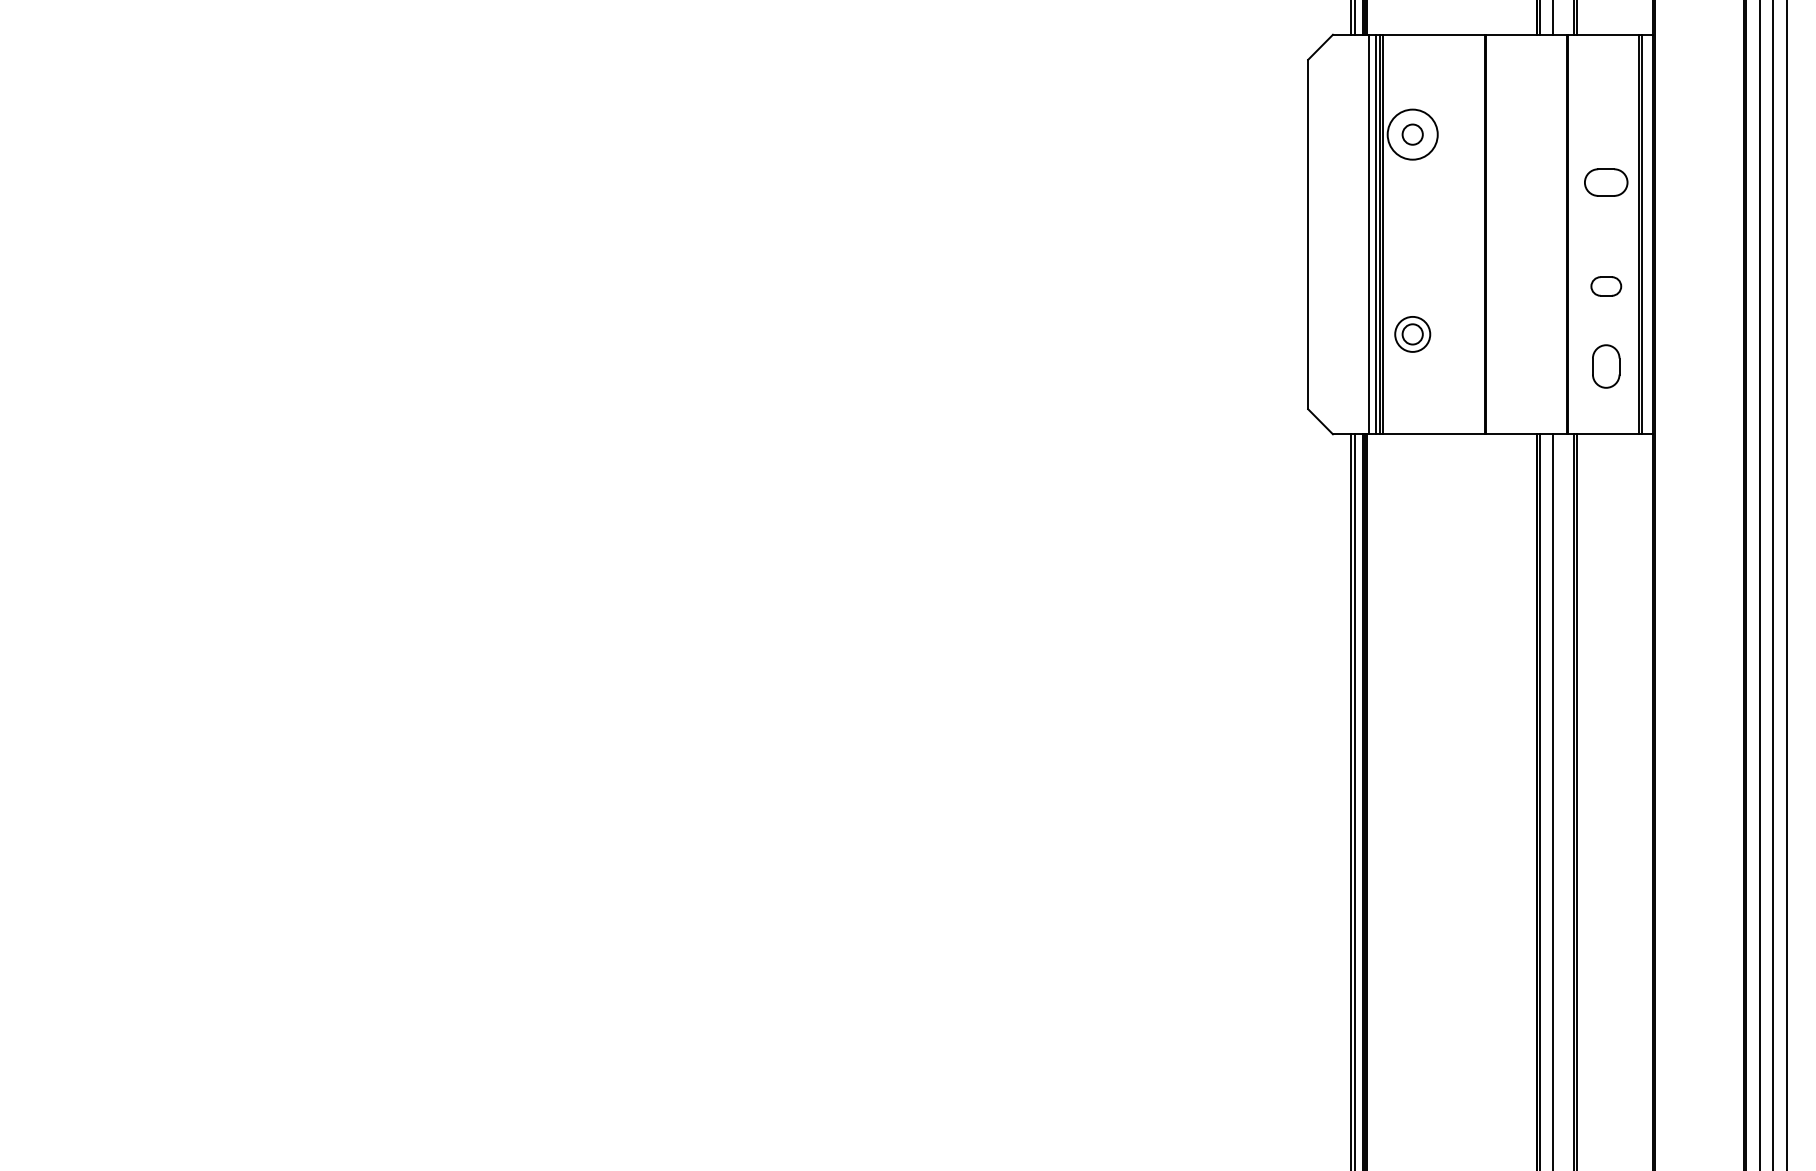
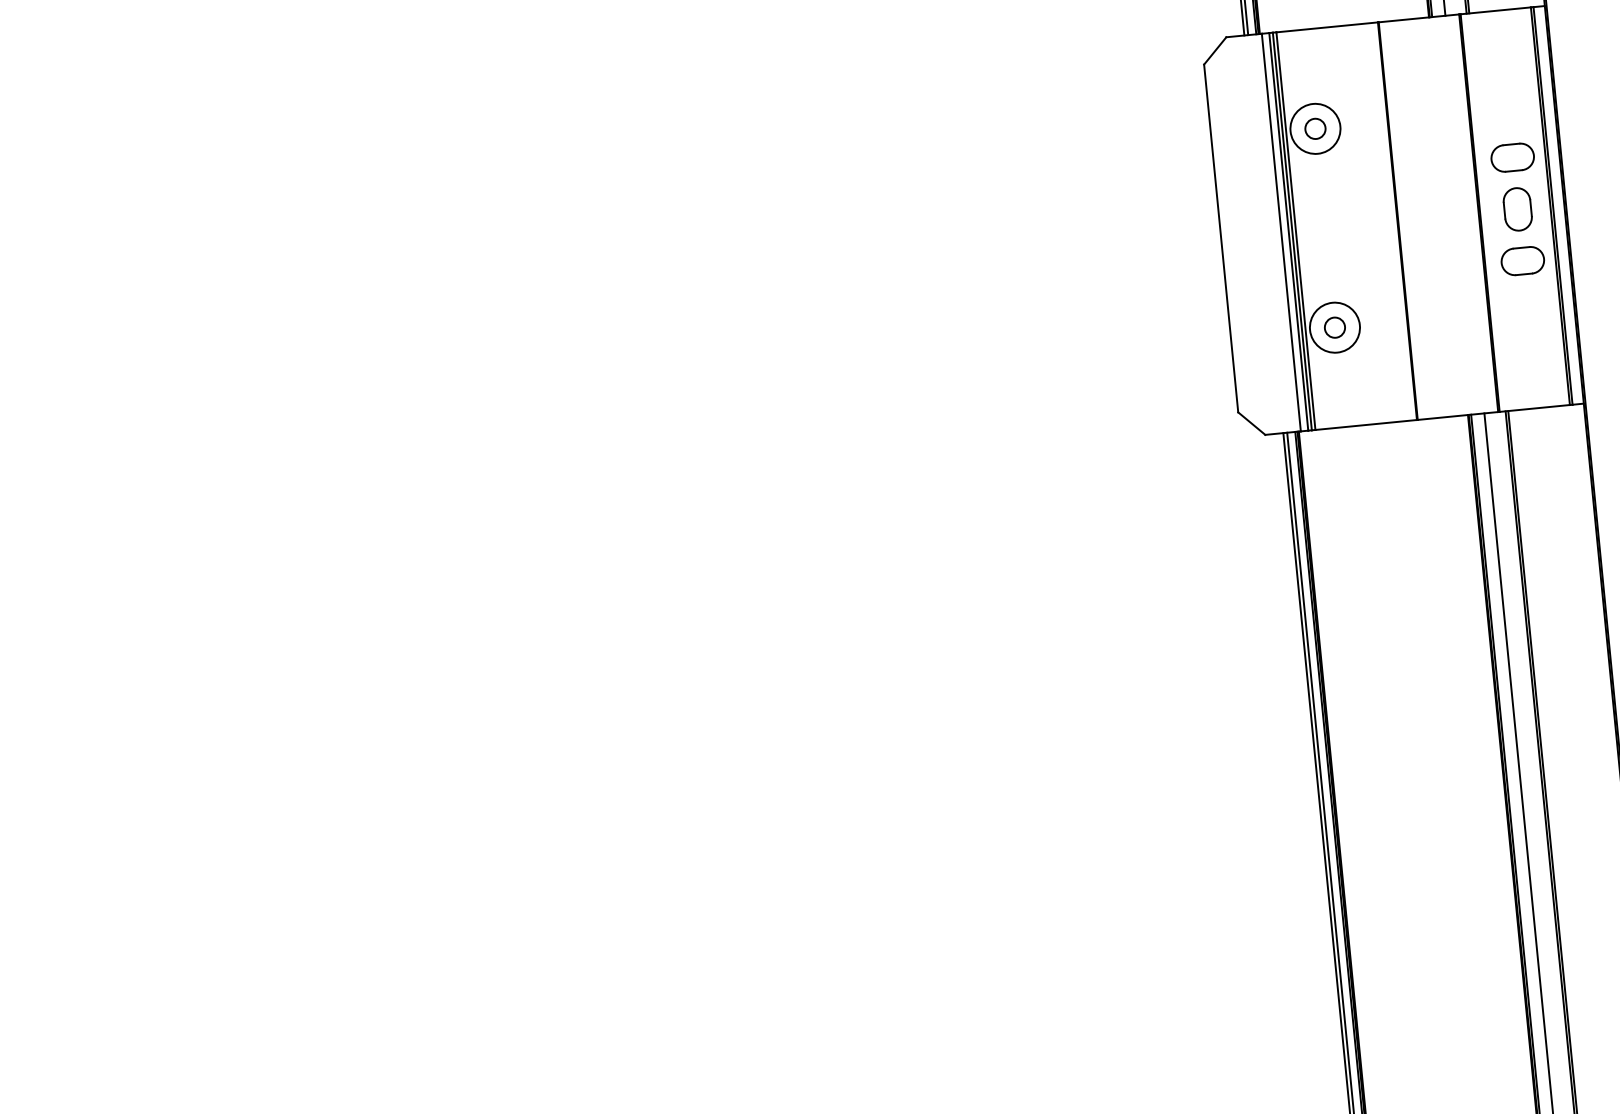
part: (1606, 286) -> (1523, 261), size x1.43
circle: (1412, 334) -> (1334, 327), size x1.43
part: (1606, 366) -> (1518, 209), moved

